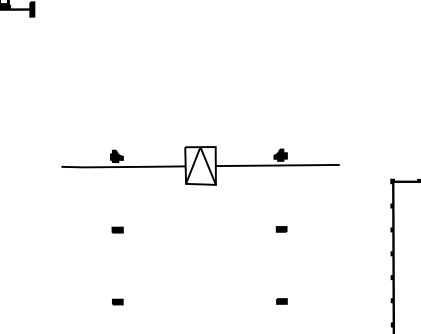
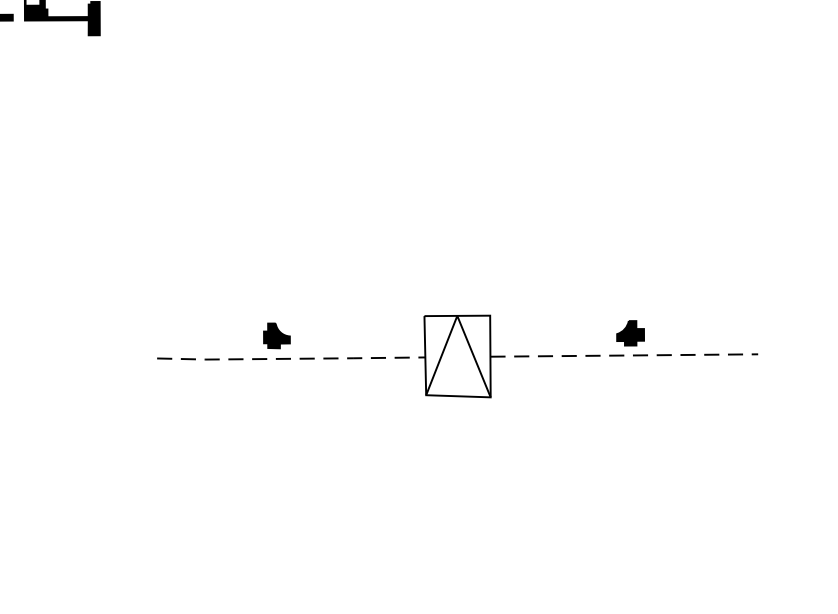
line: (277, 165) -> (623, 355), solid -> dashed
line: (123, 167) -> (291, 359), solid -> dashed
part: (117, 229) -> (278, 493), removed
part: (281, 229) -> (632, 493), removed

